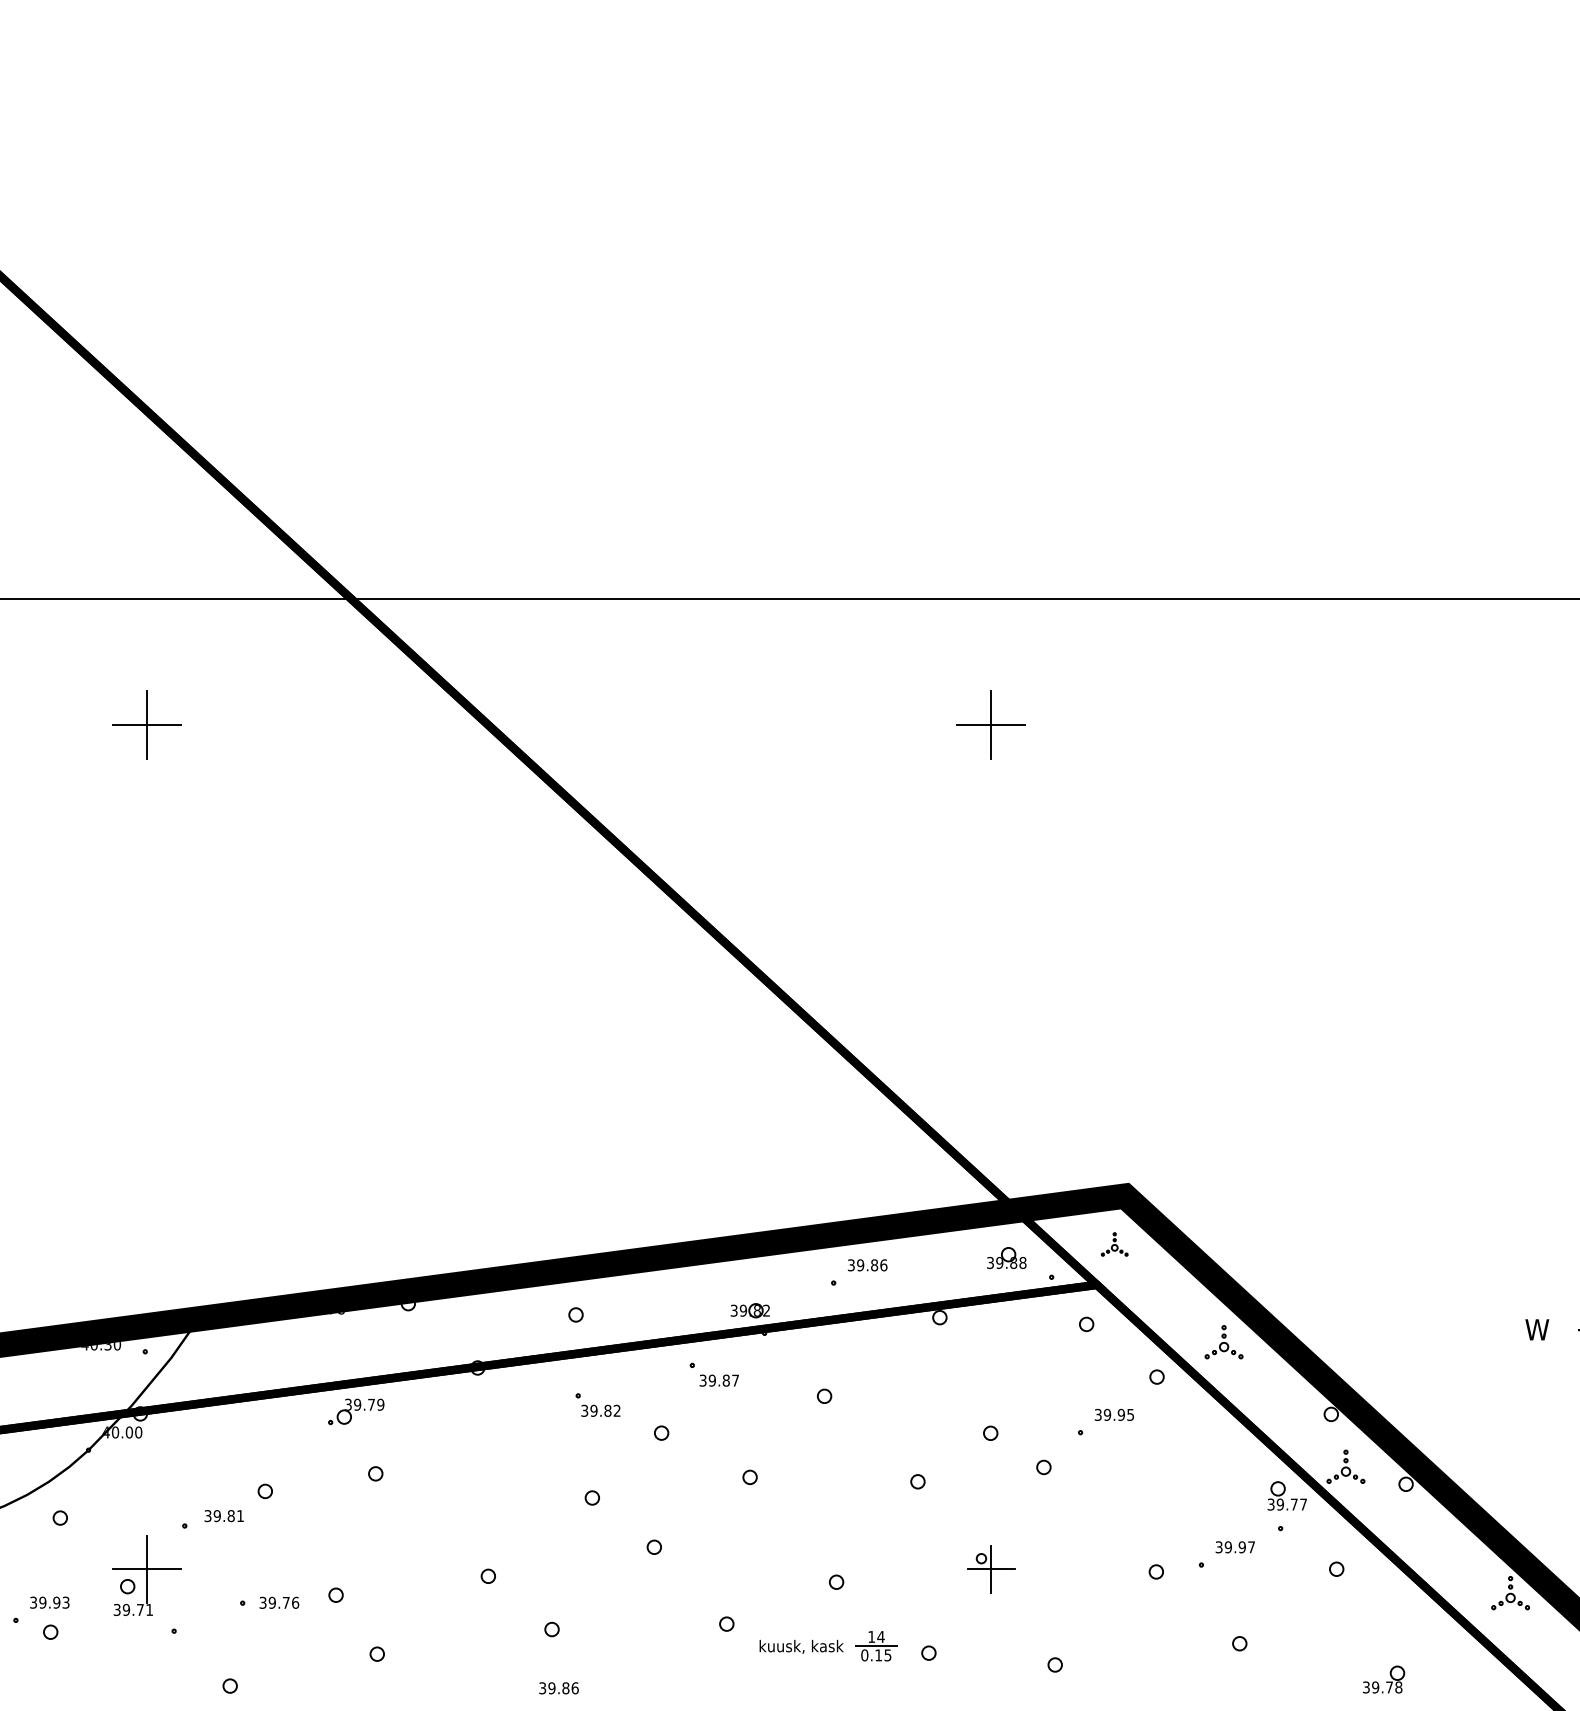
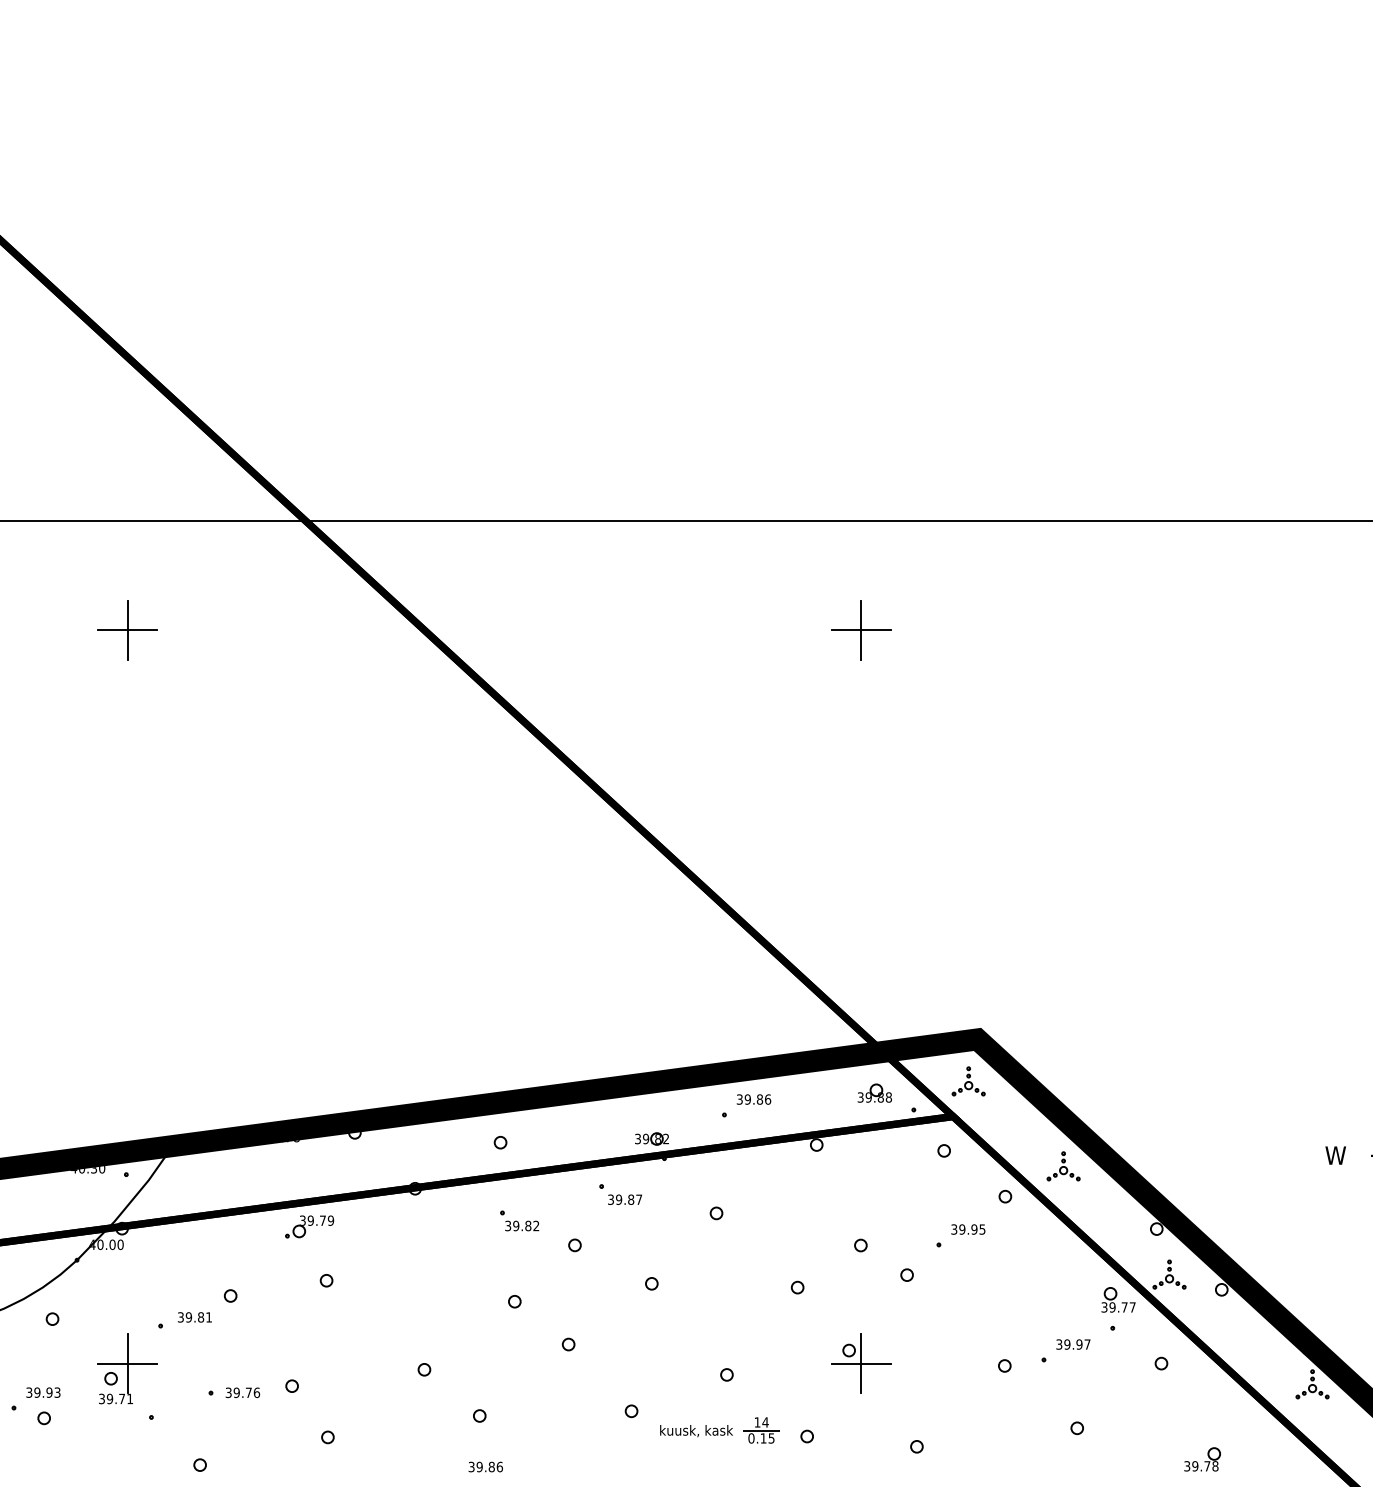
part: (1114, 1244) -> (968, 1081), size x1.43
part: (991, 1569) -> (861, 1363), size x1.43

